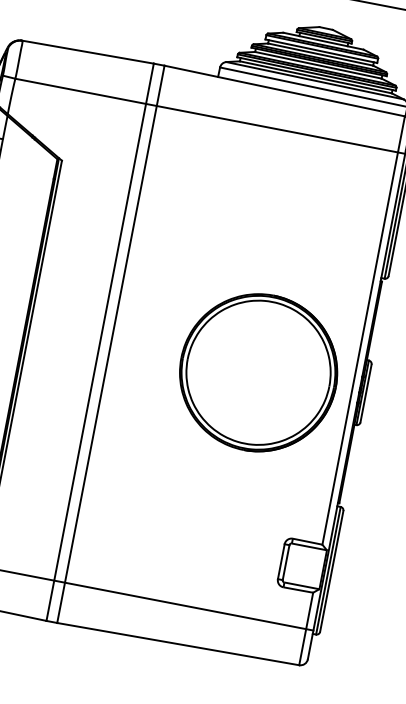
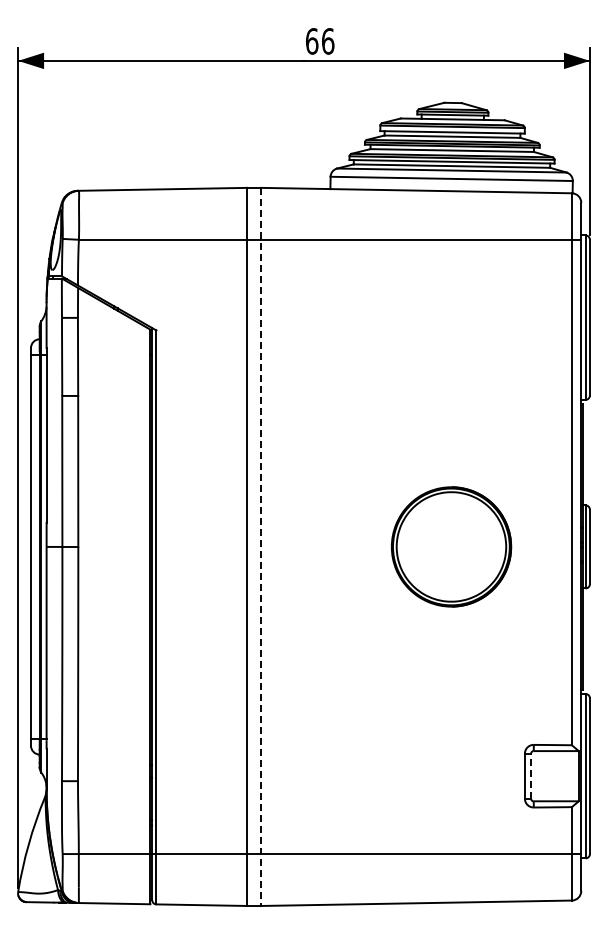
line: (111, 344) -> (261, 547), solid -> dashed
part: (258, 372) -> (451, 546), size x0.6
line: (286, 562) -> (531, 775), solid -> dashed

